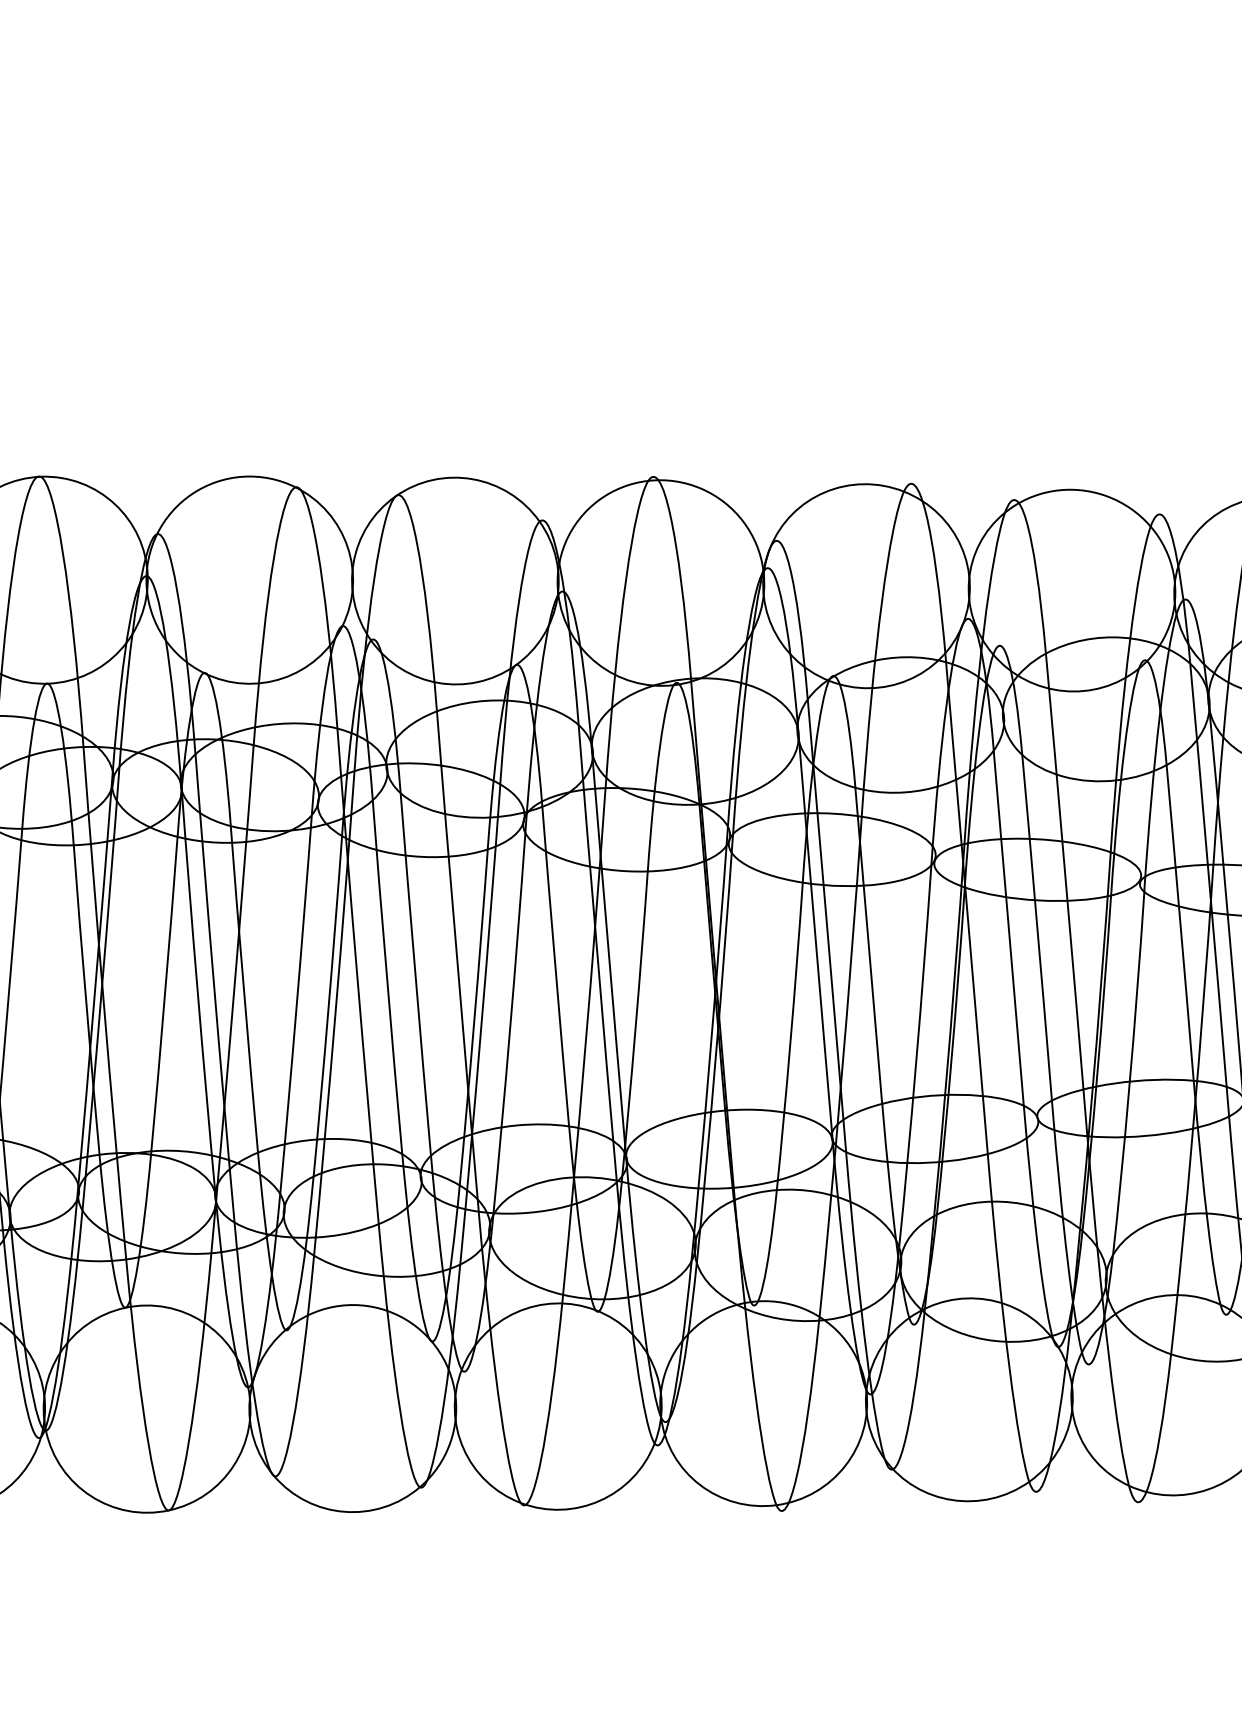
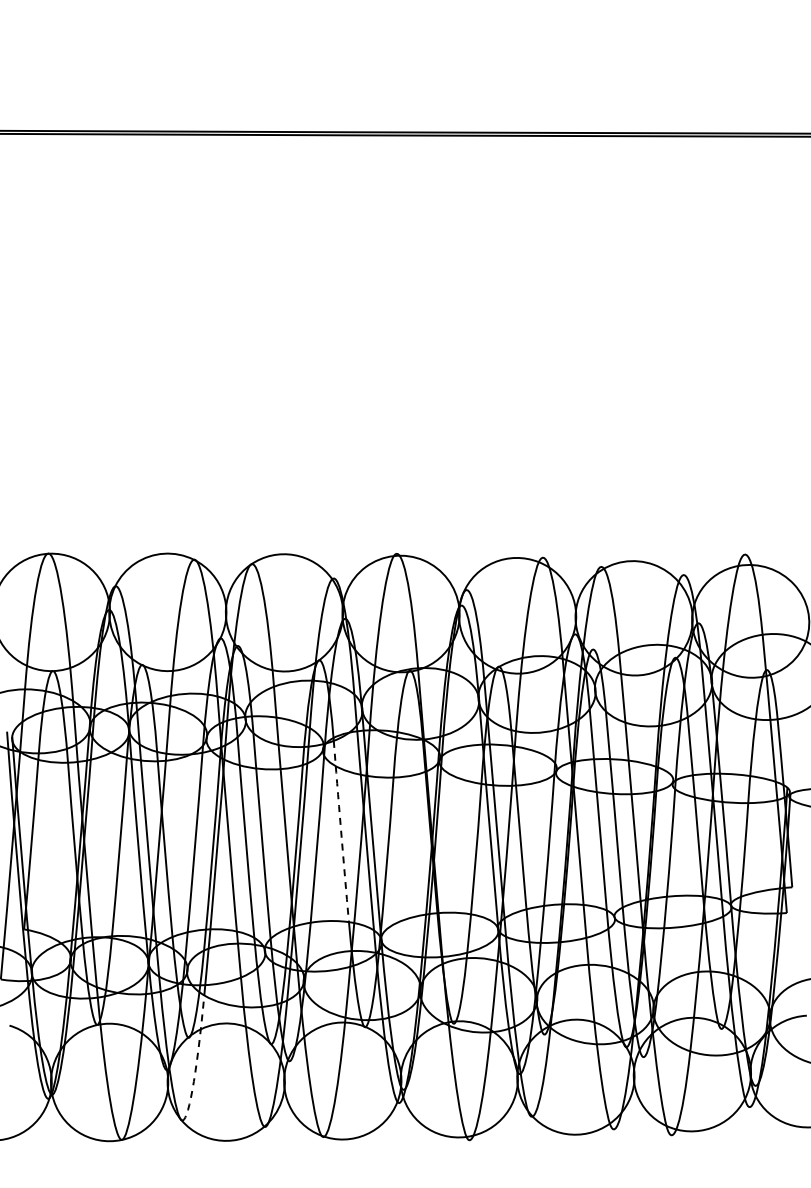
arc: (555, 964) -> (341, 830), solid -> dashed
arc: (300, 1380) -> (196, 1066), solid -> dashed

